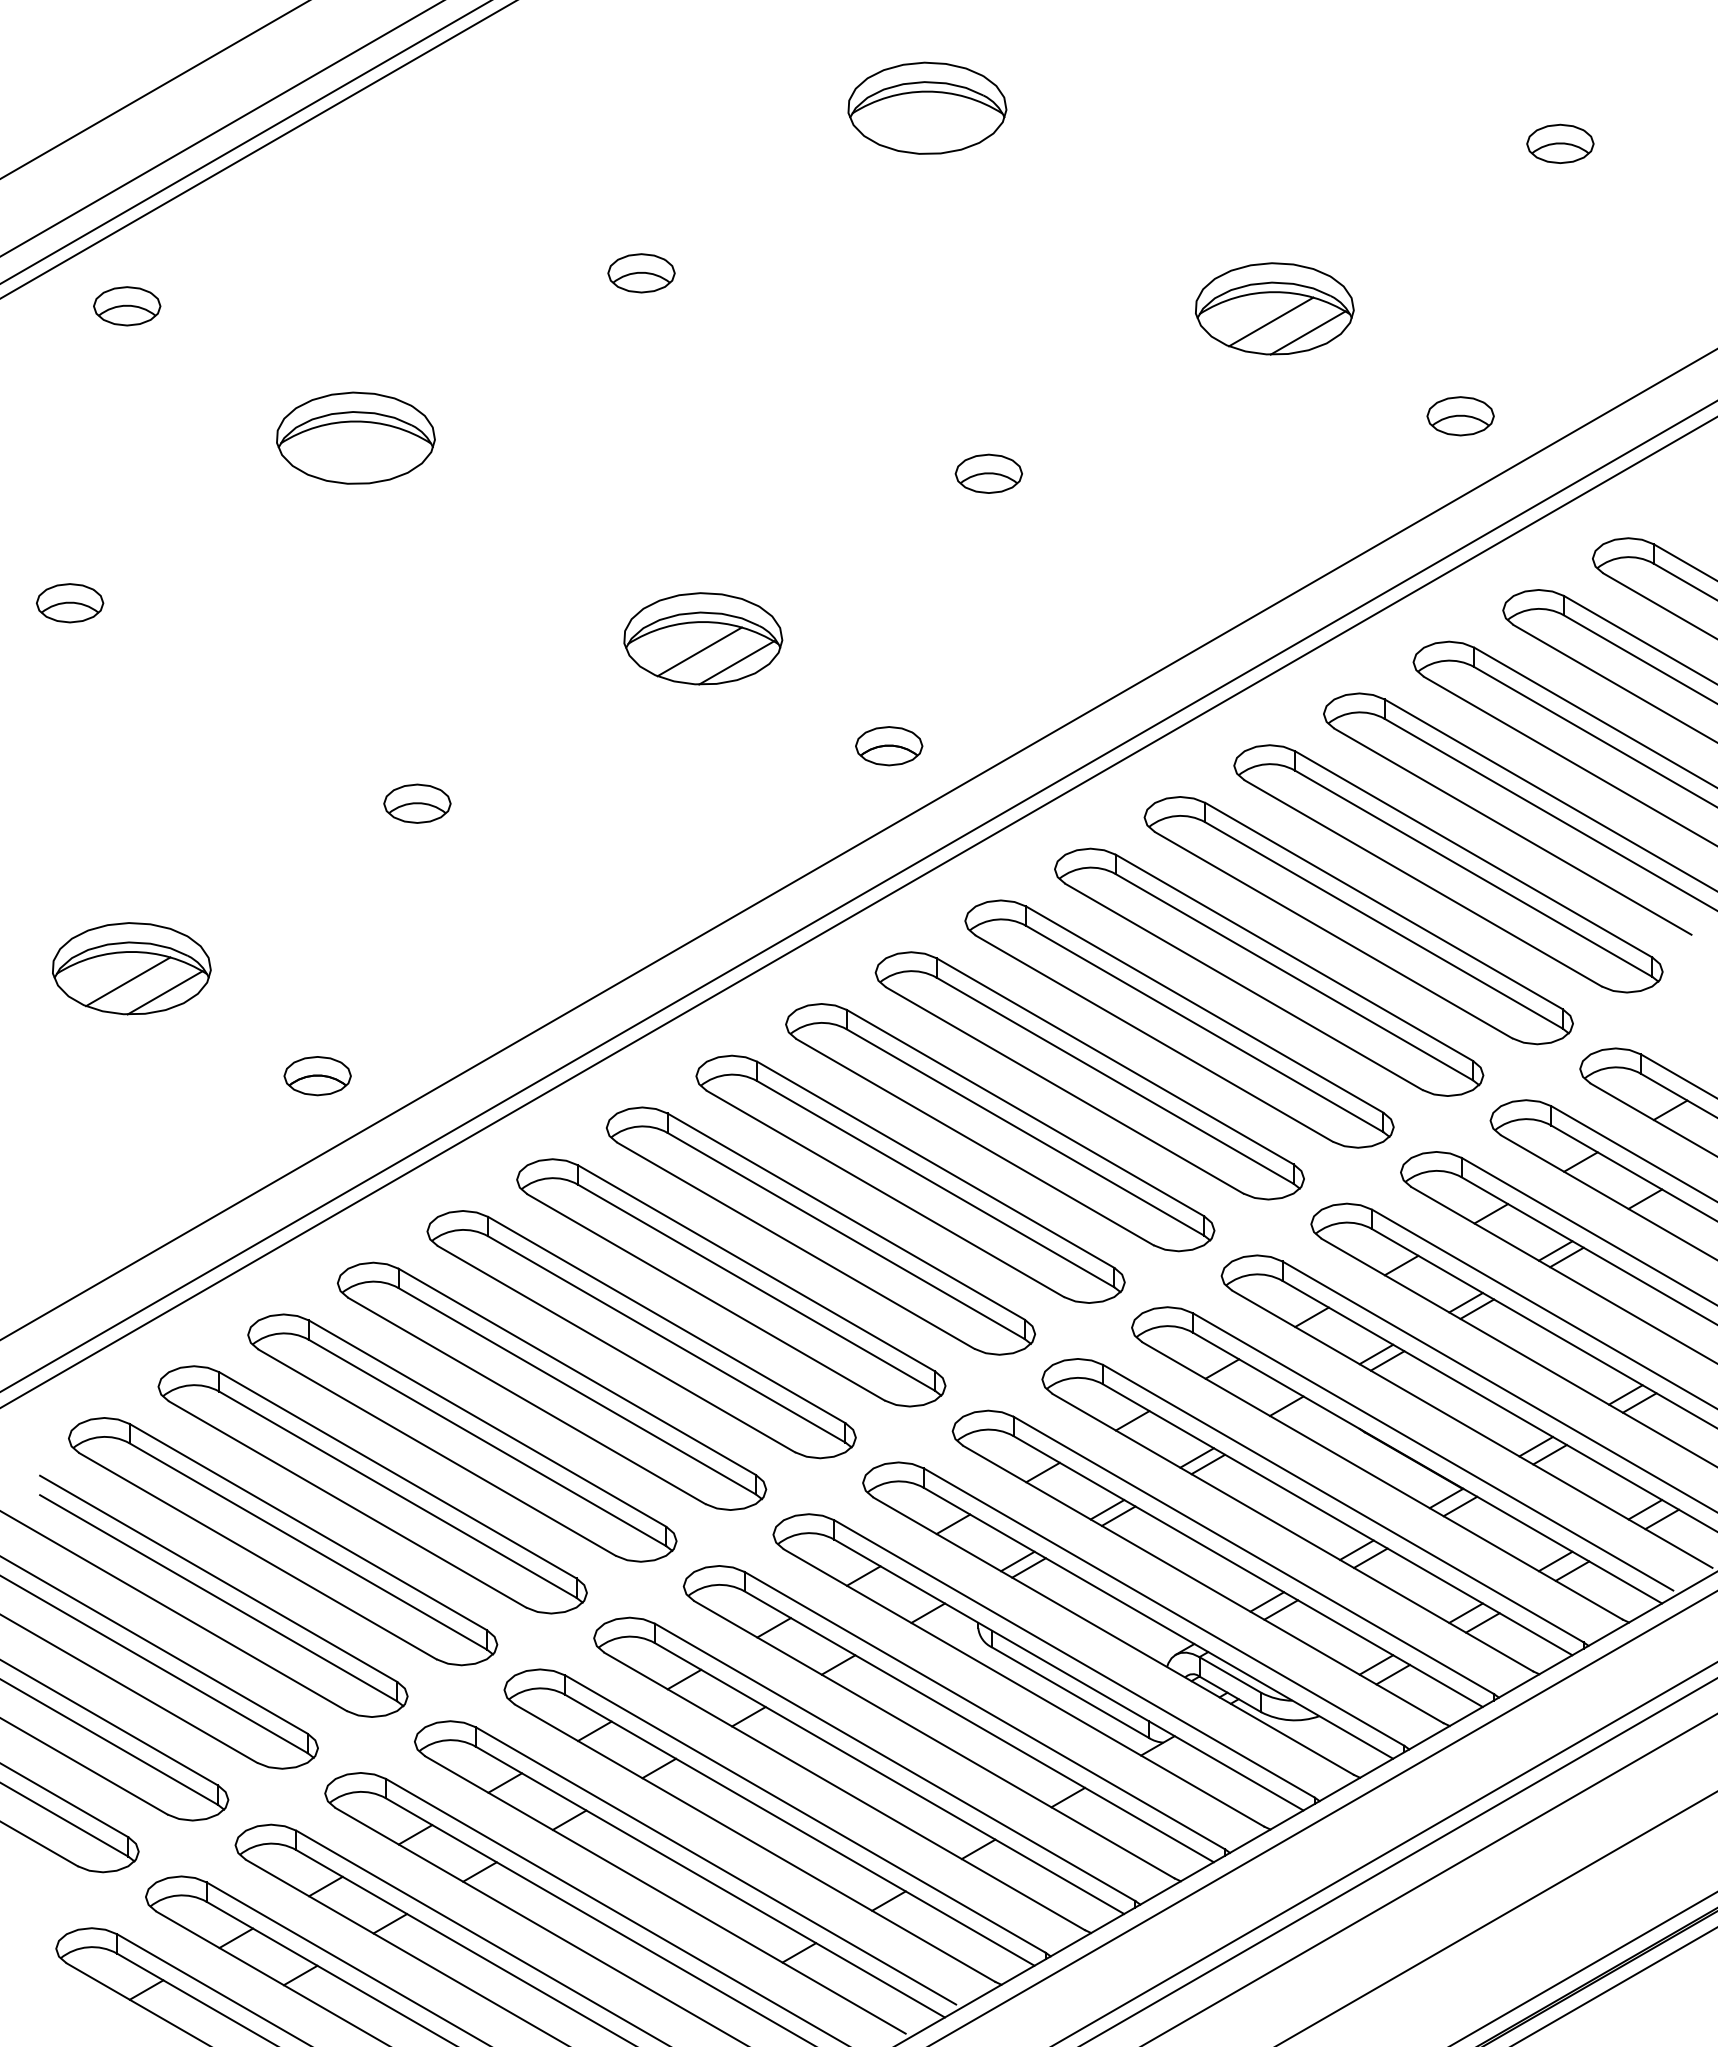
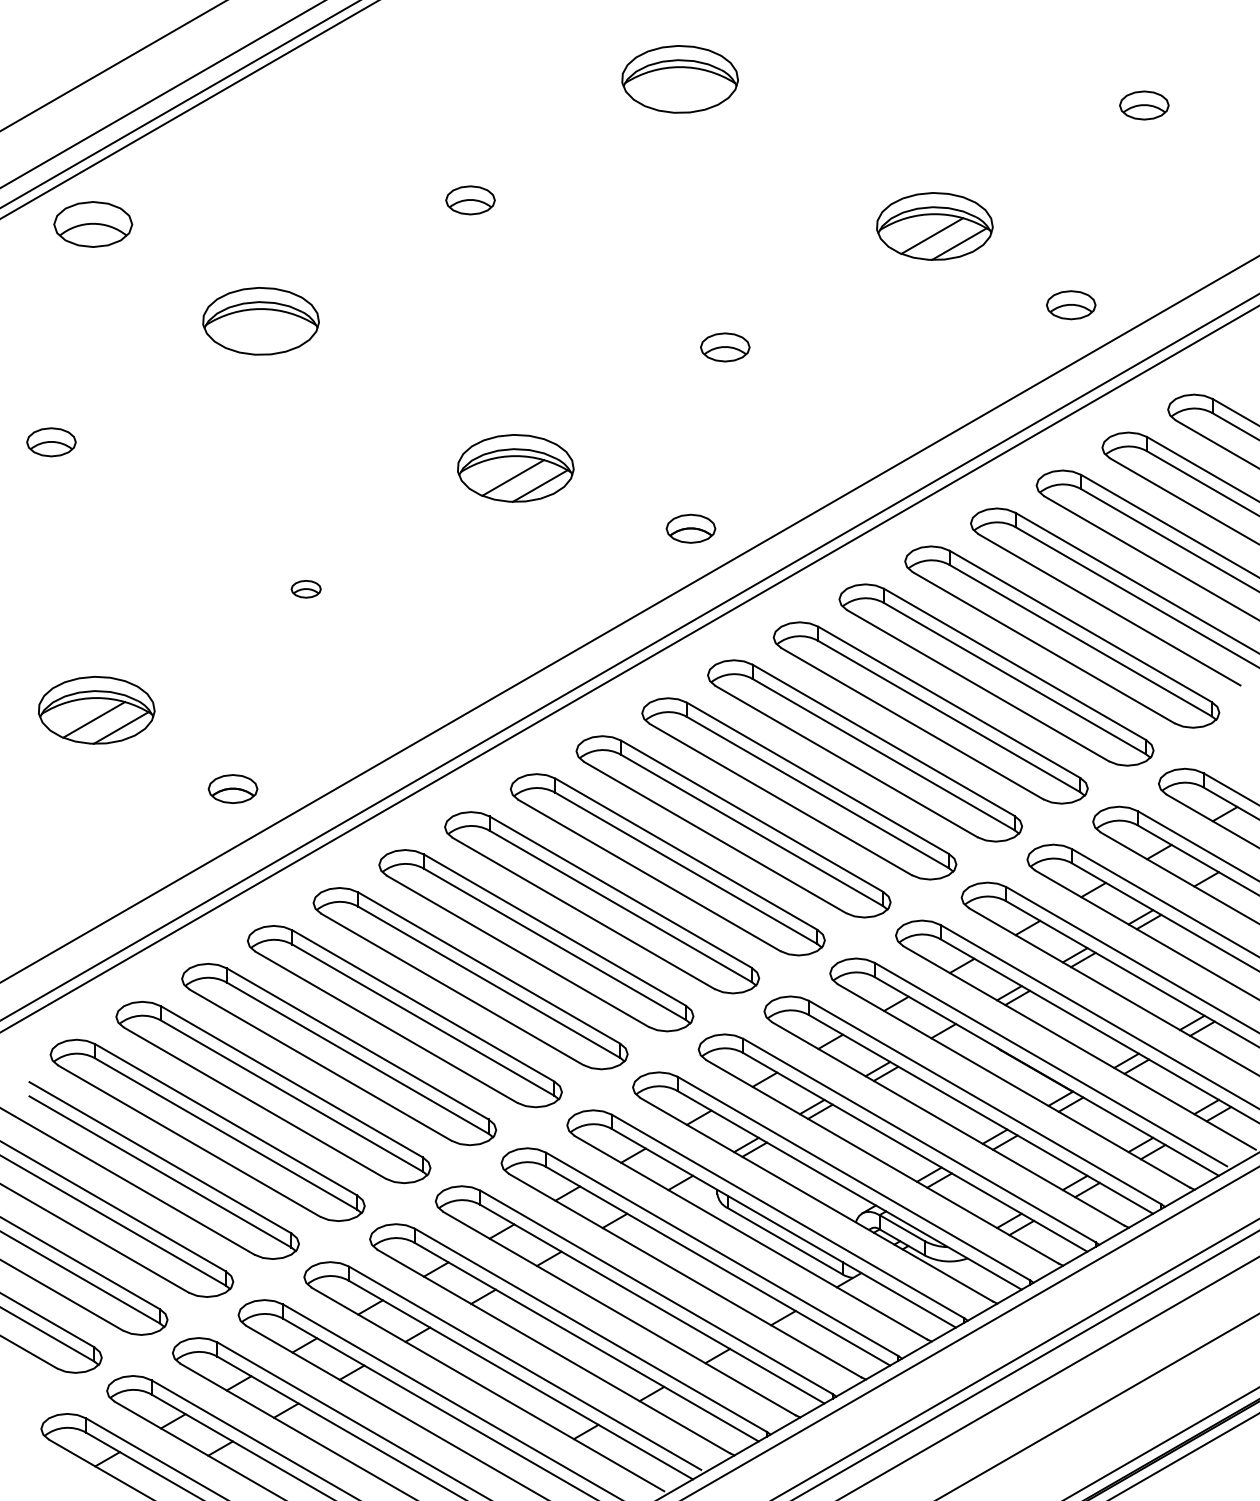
part: (127, 306) -> (93, 224), size x1.6
part: (889, 746) -> (691, 529), moved
part: (417, 803) -> (306, 589), size x0.6

